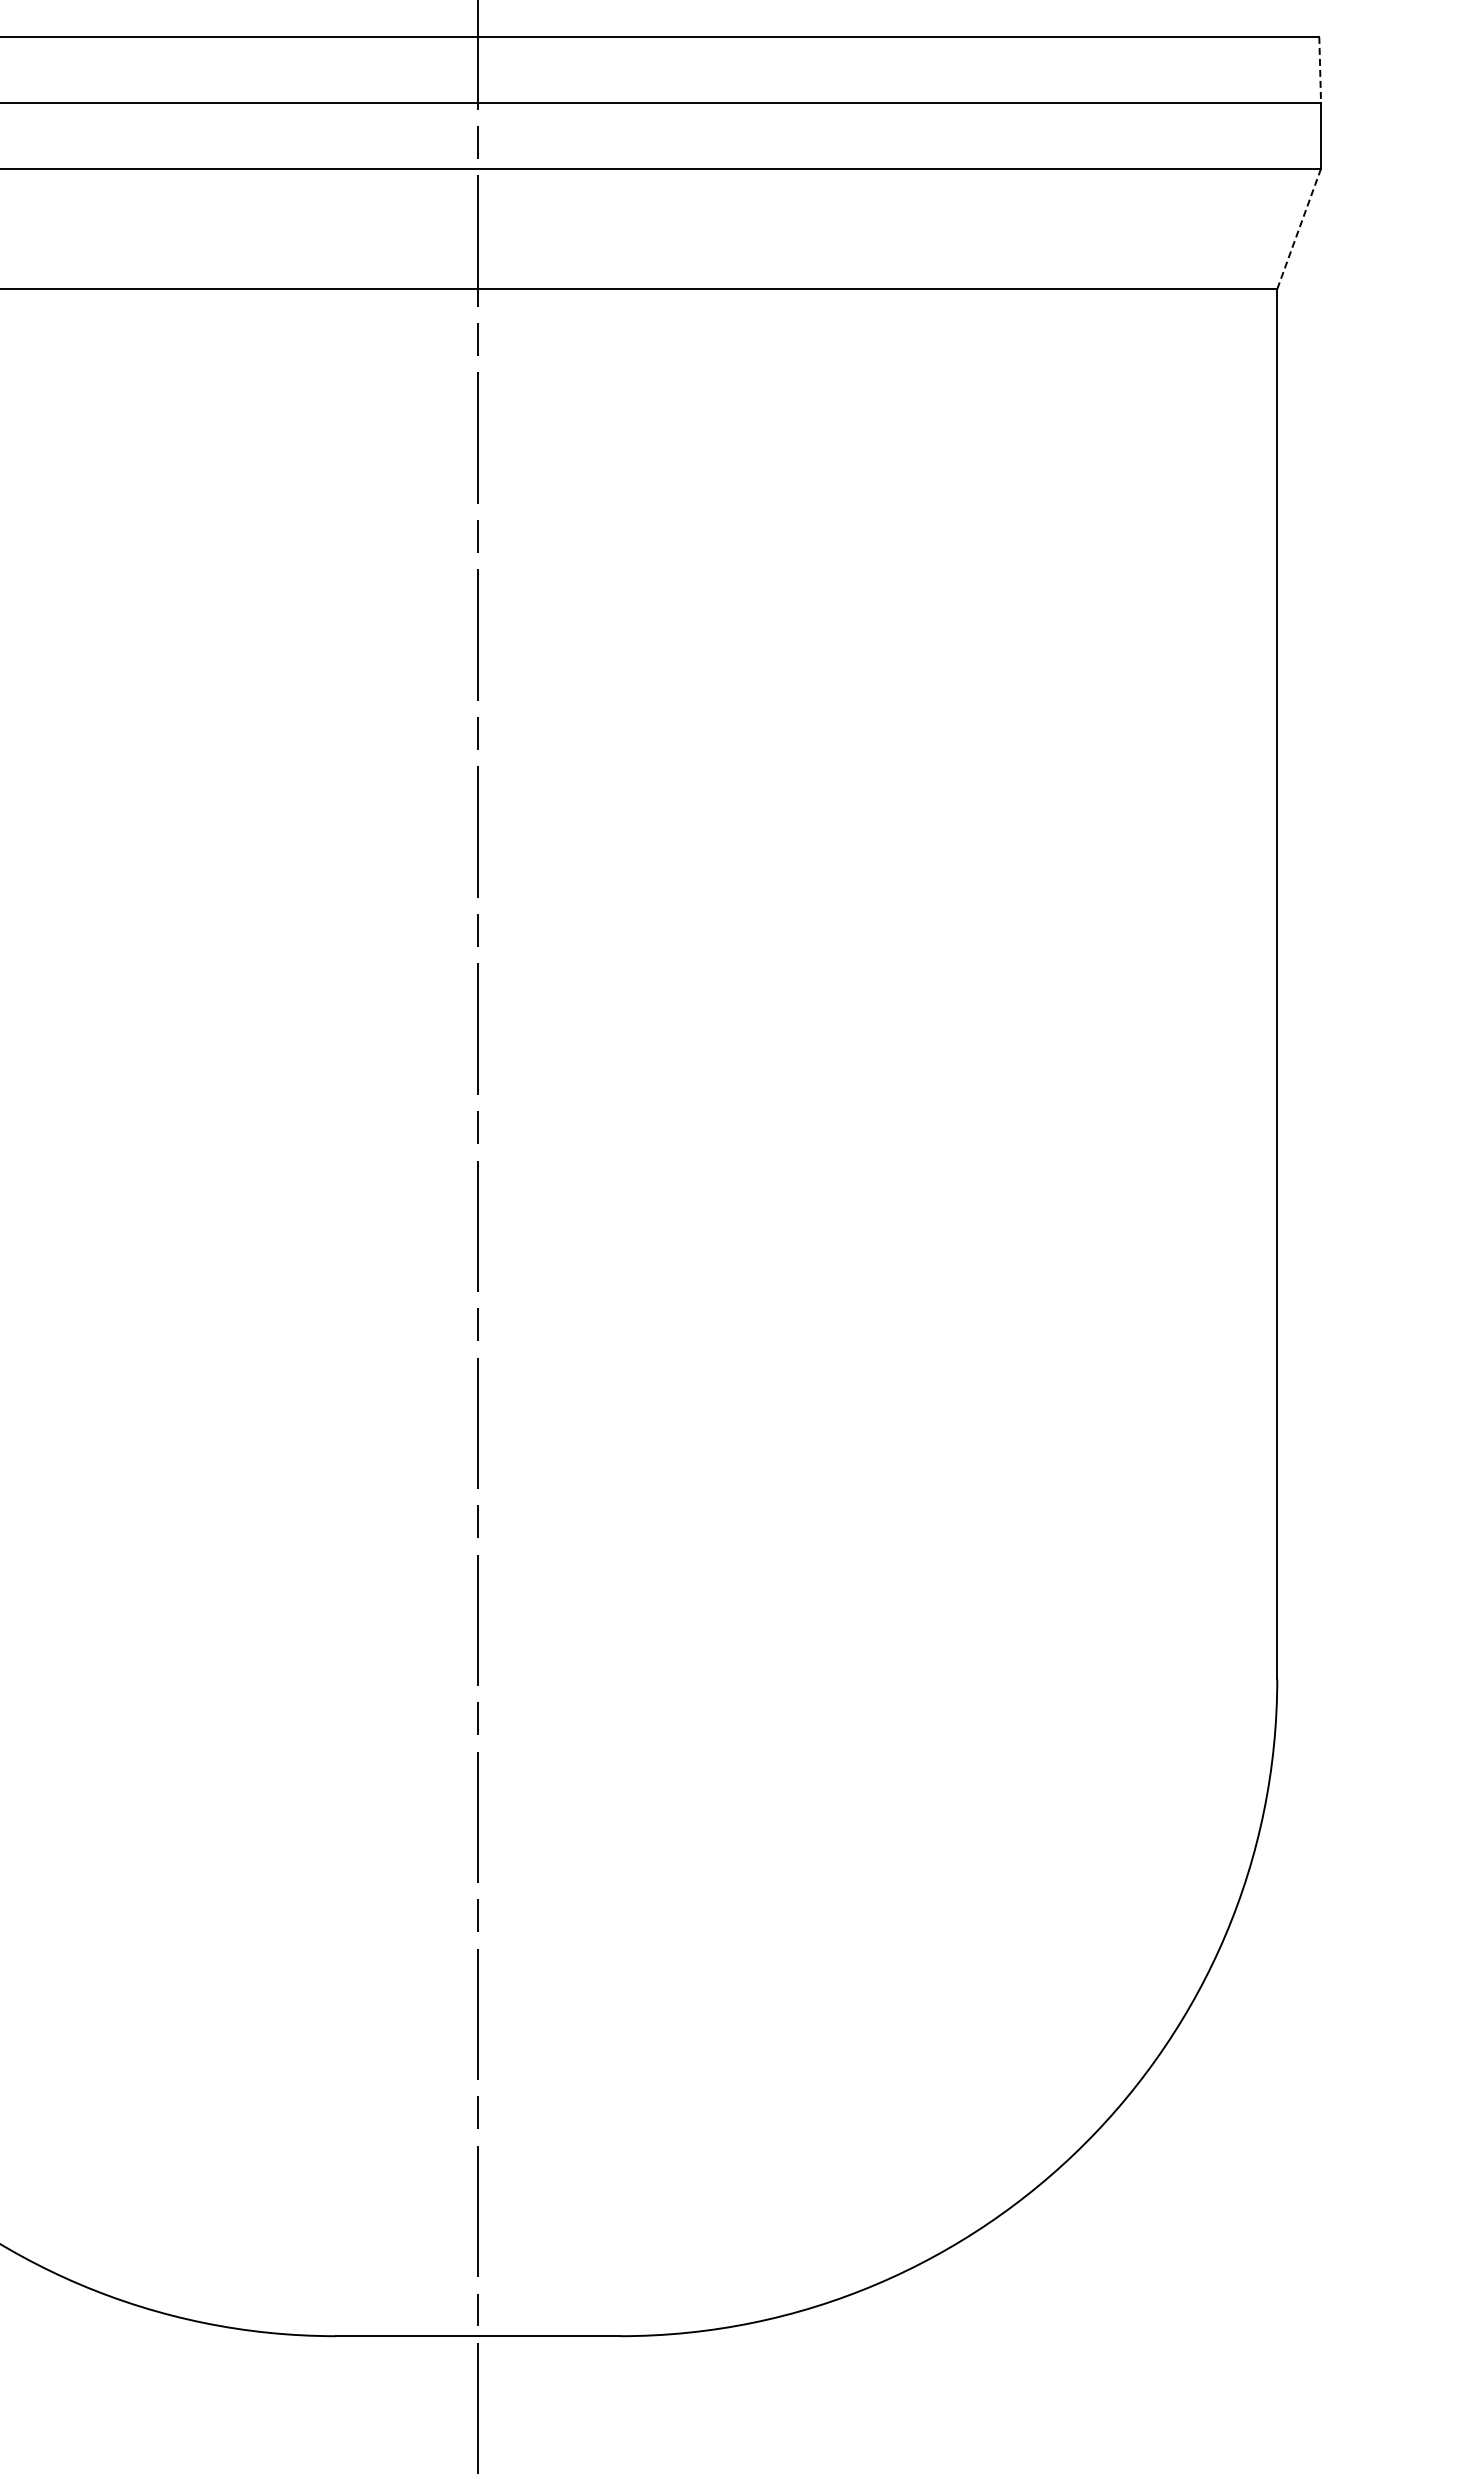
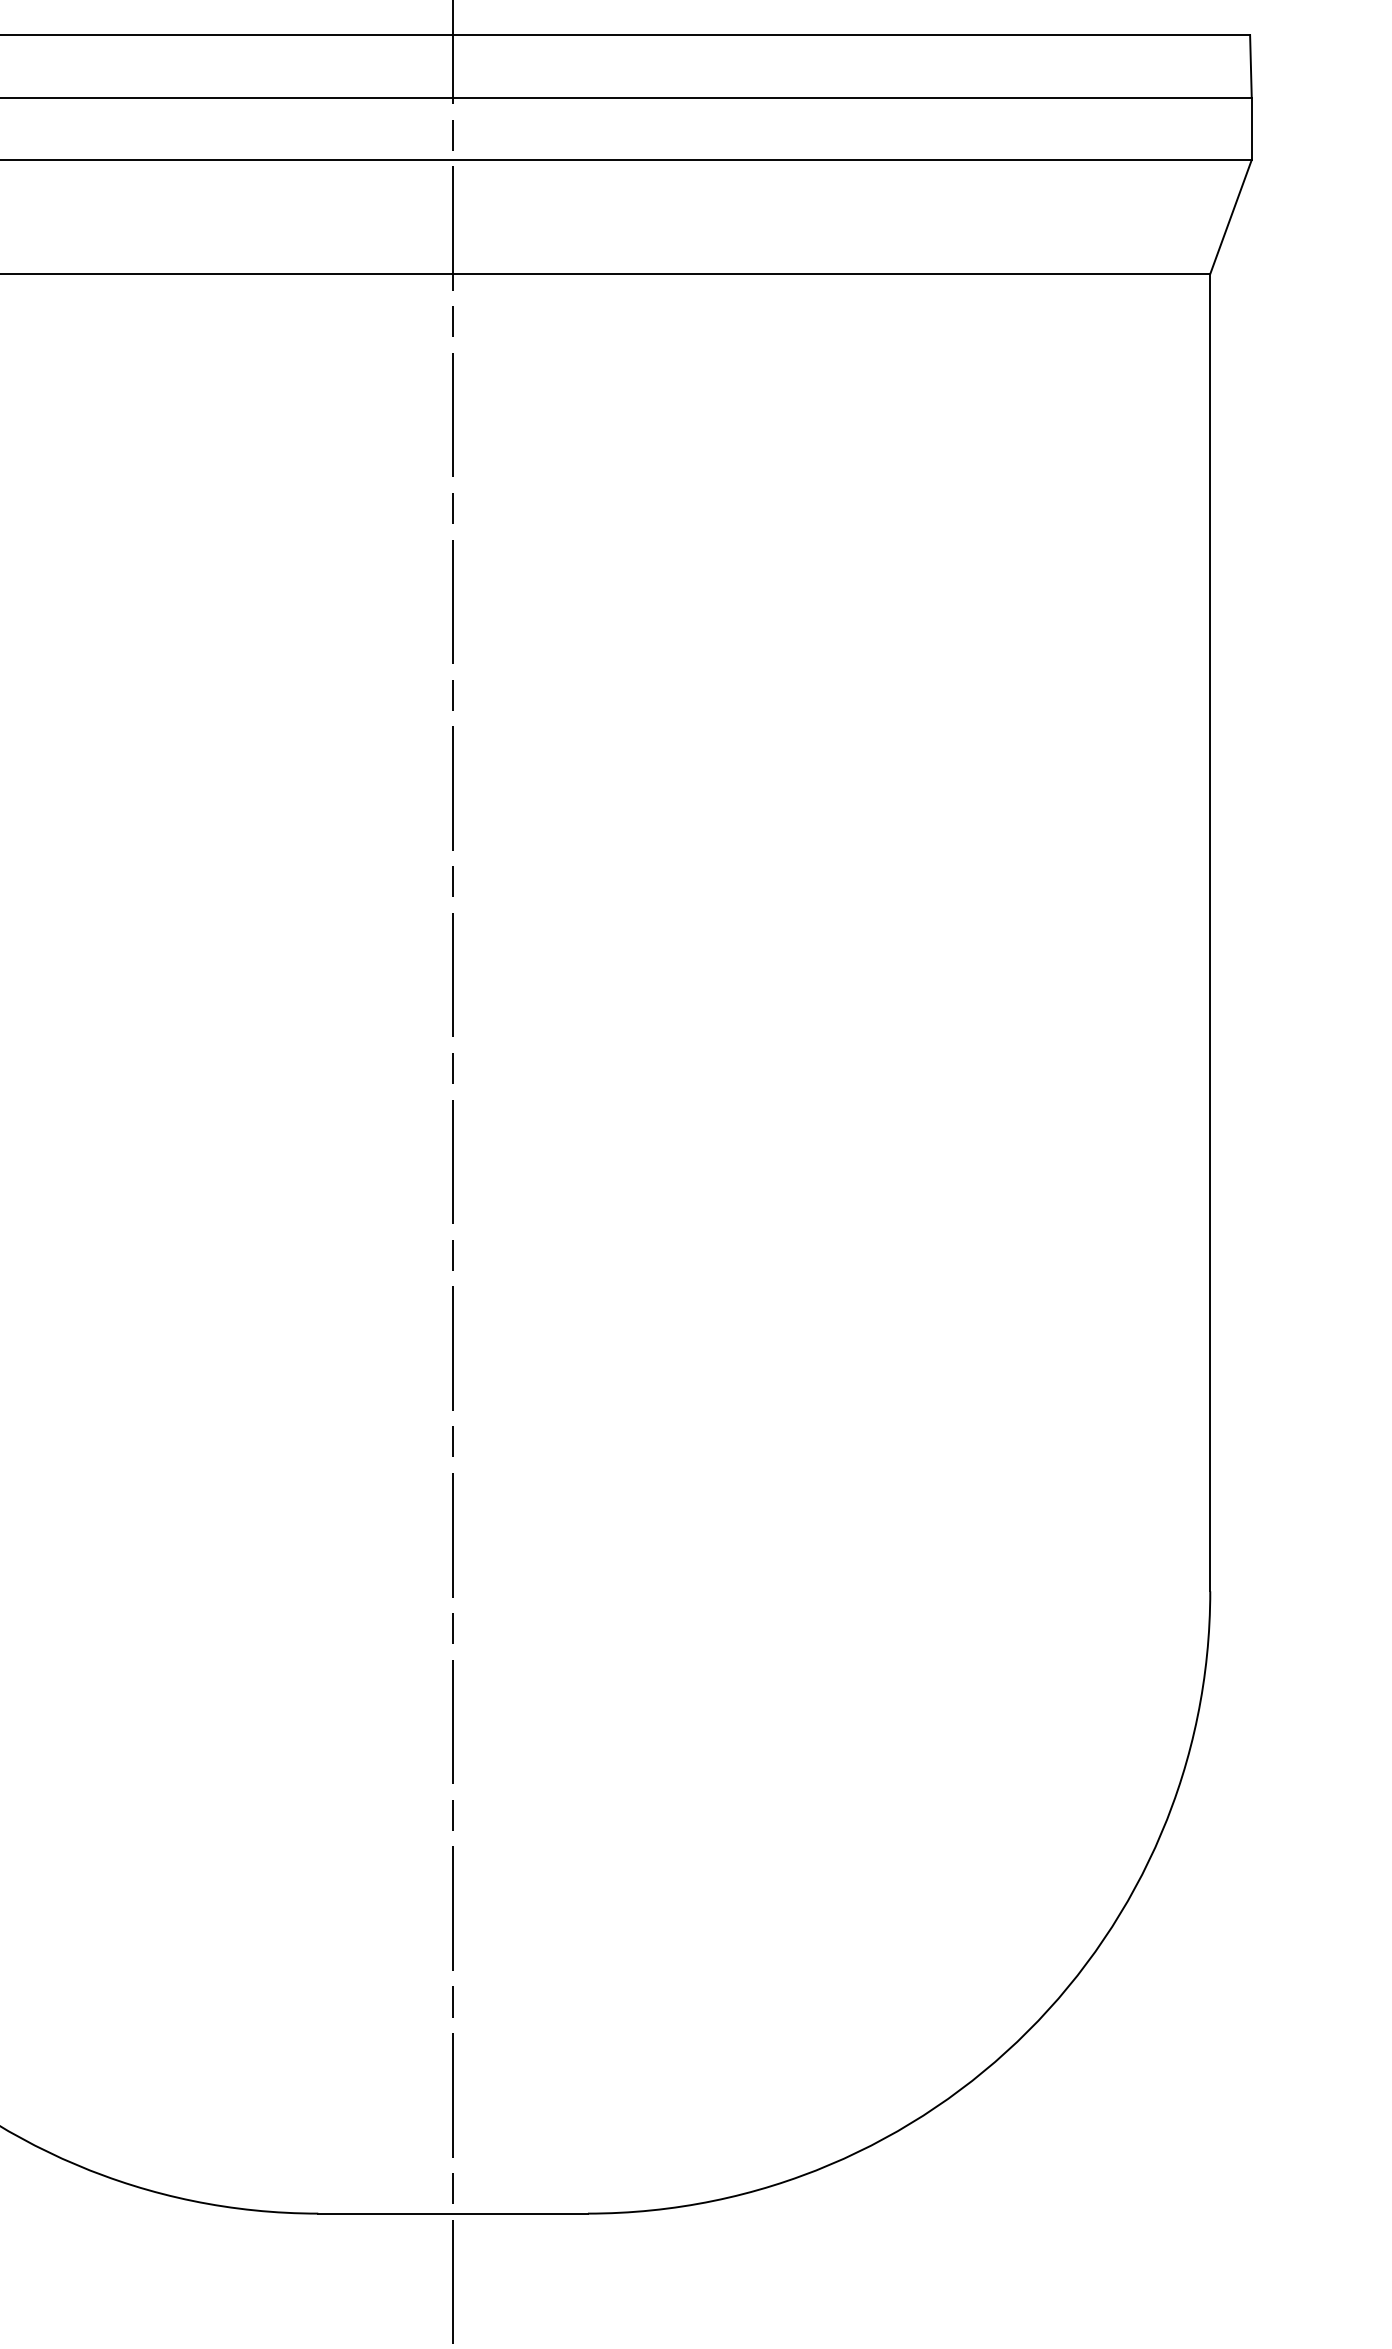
line: (1320, 70) -> (1251, 66), dashed -> solid
line: (1298, 229) -> (1230, 217), dashed -> solid

